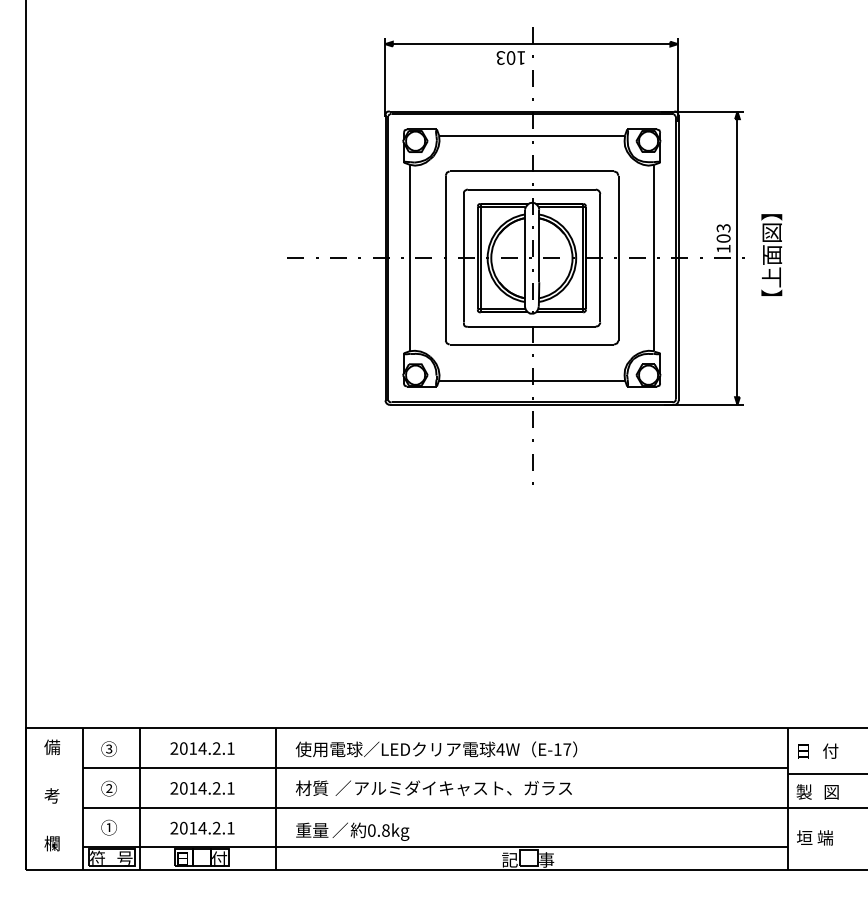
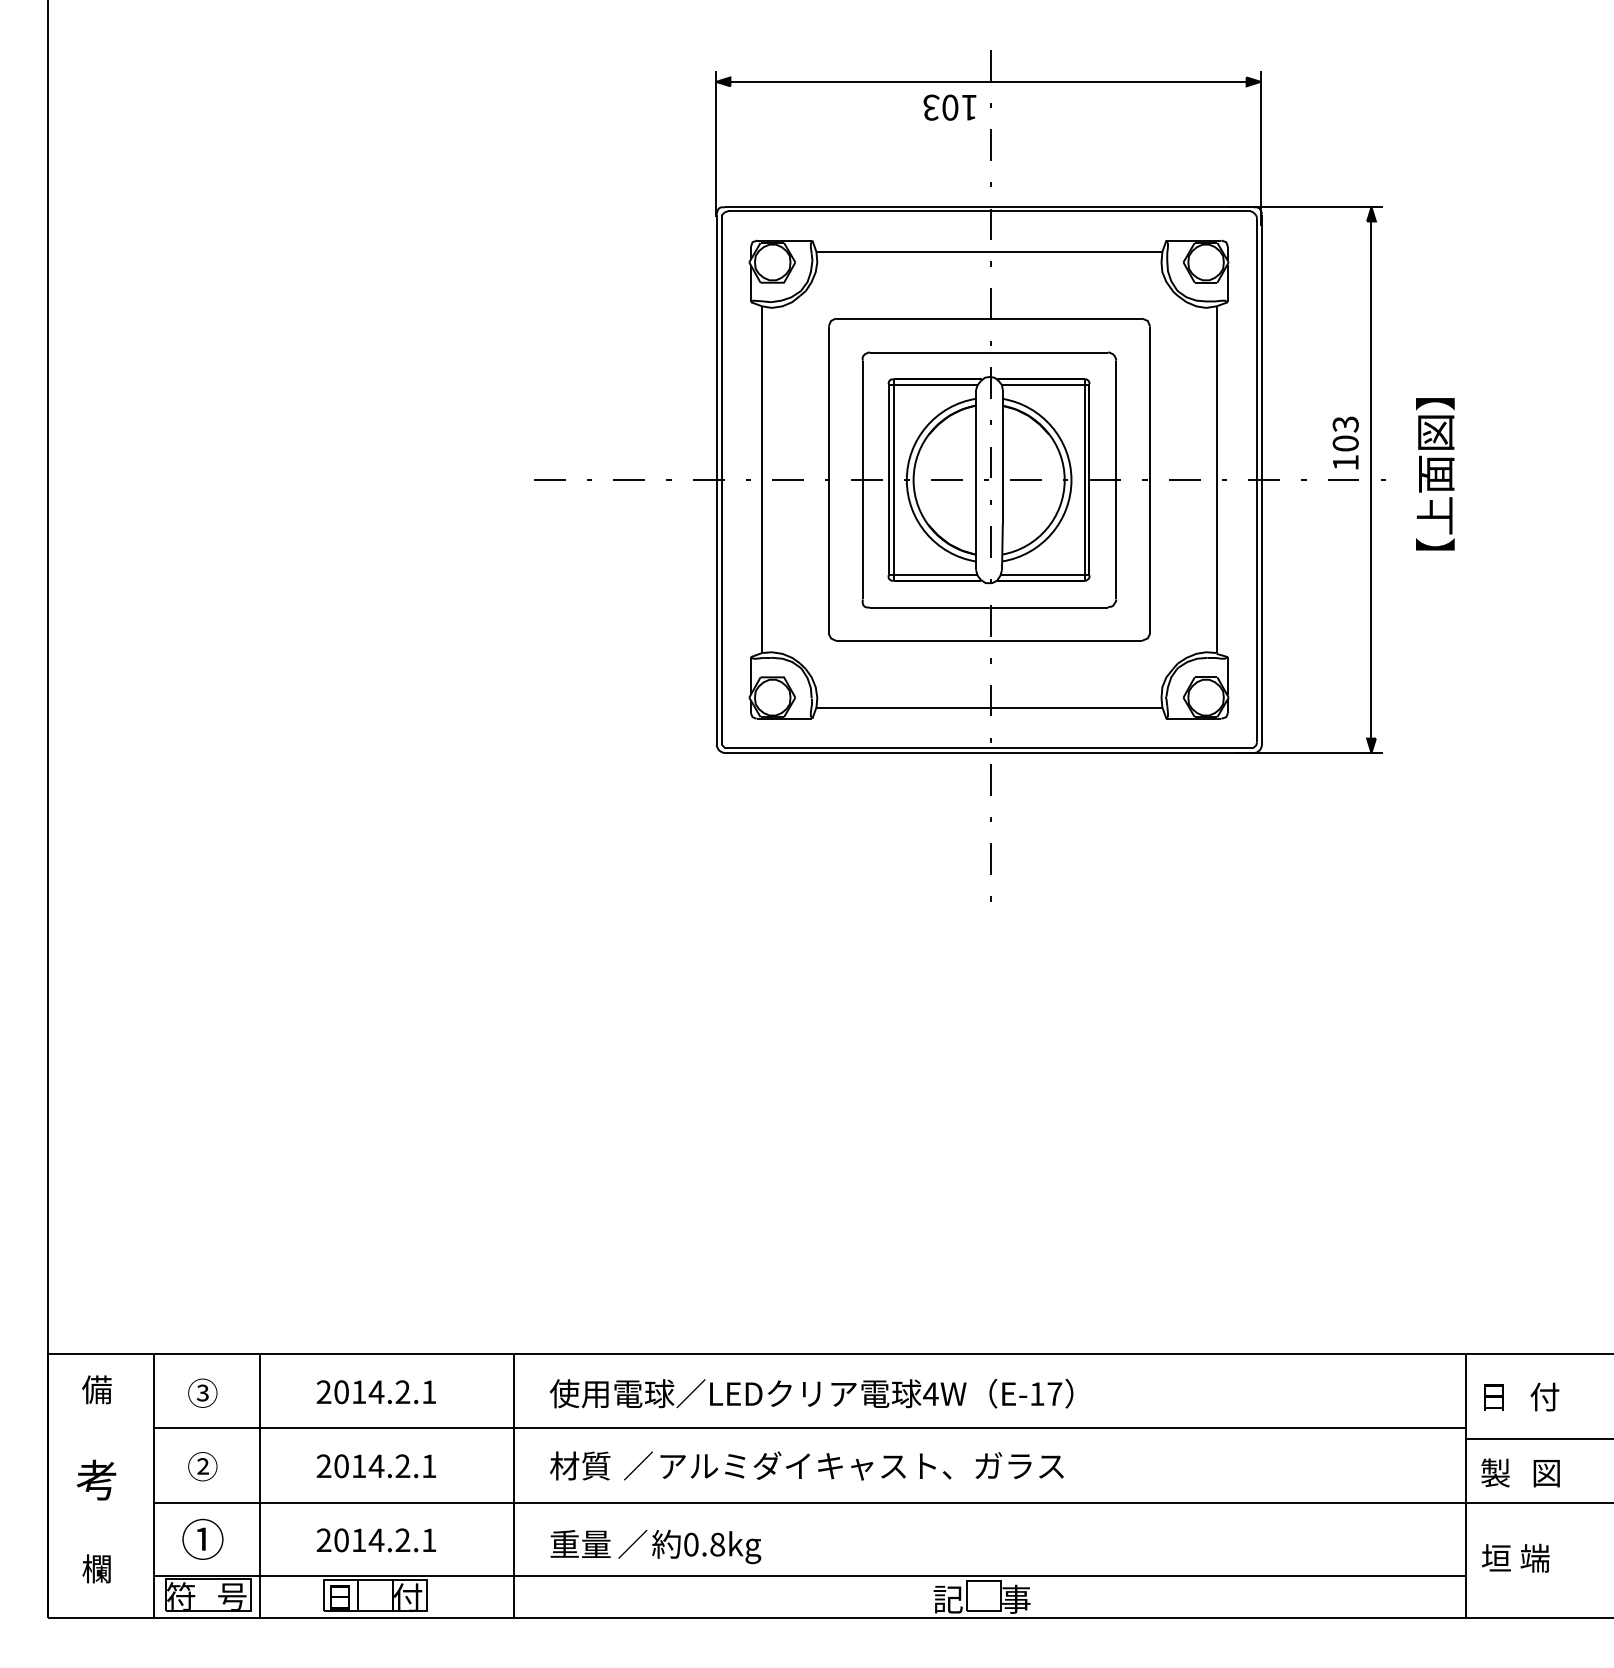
part: (51, 795) -> (95, 1479), size x1.4
part: (108, 827) -> (201, 1538), size x1.4

